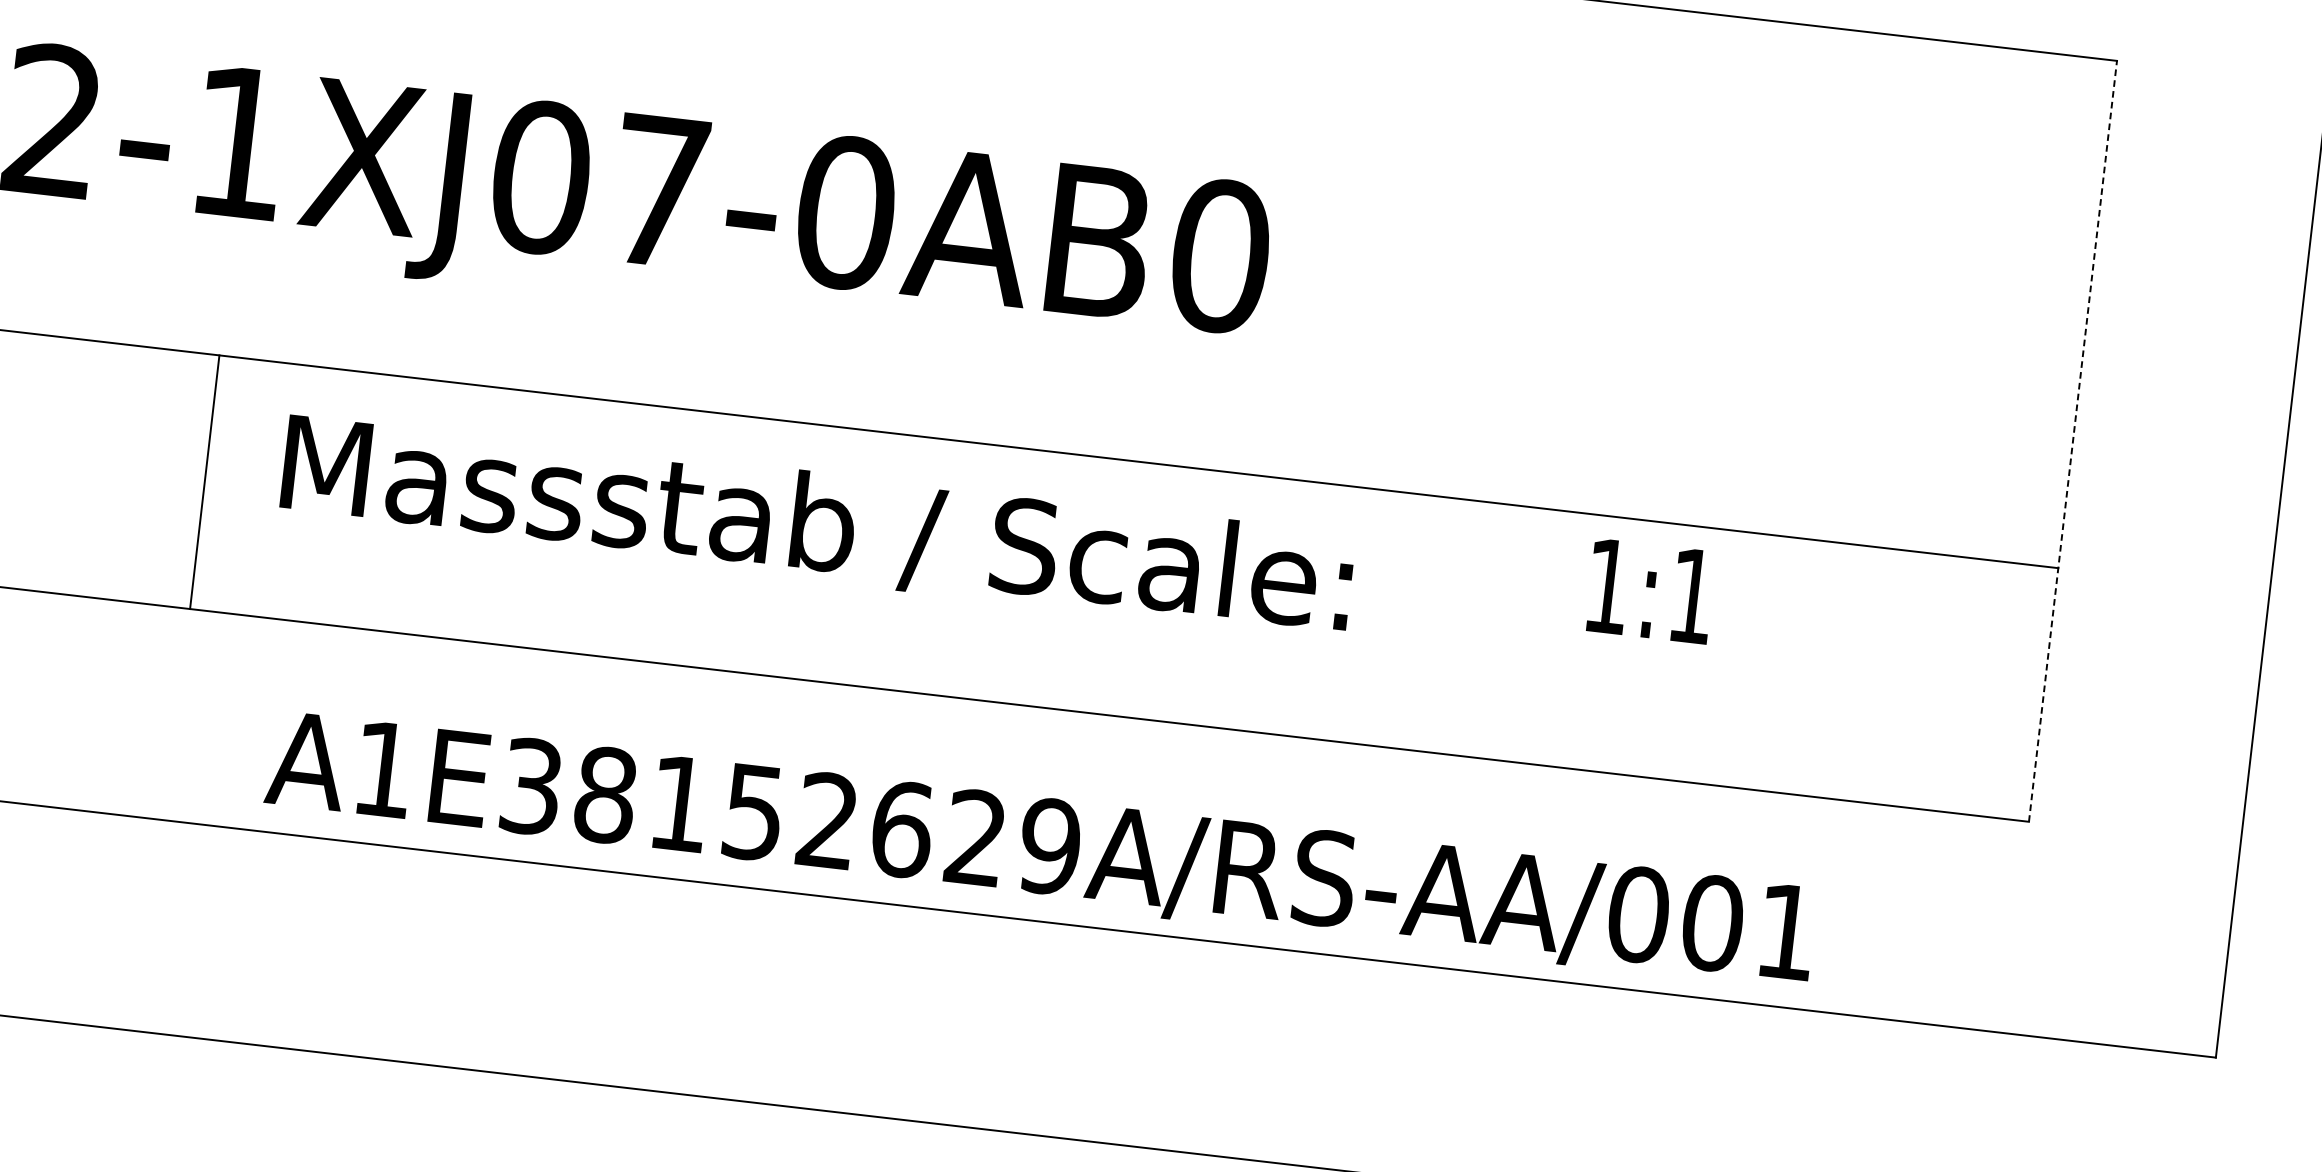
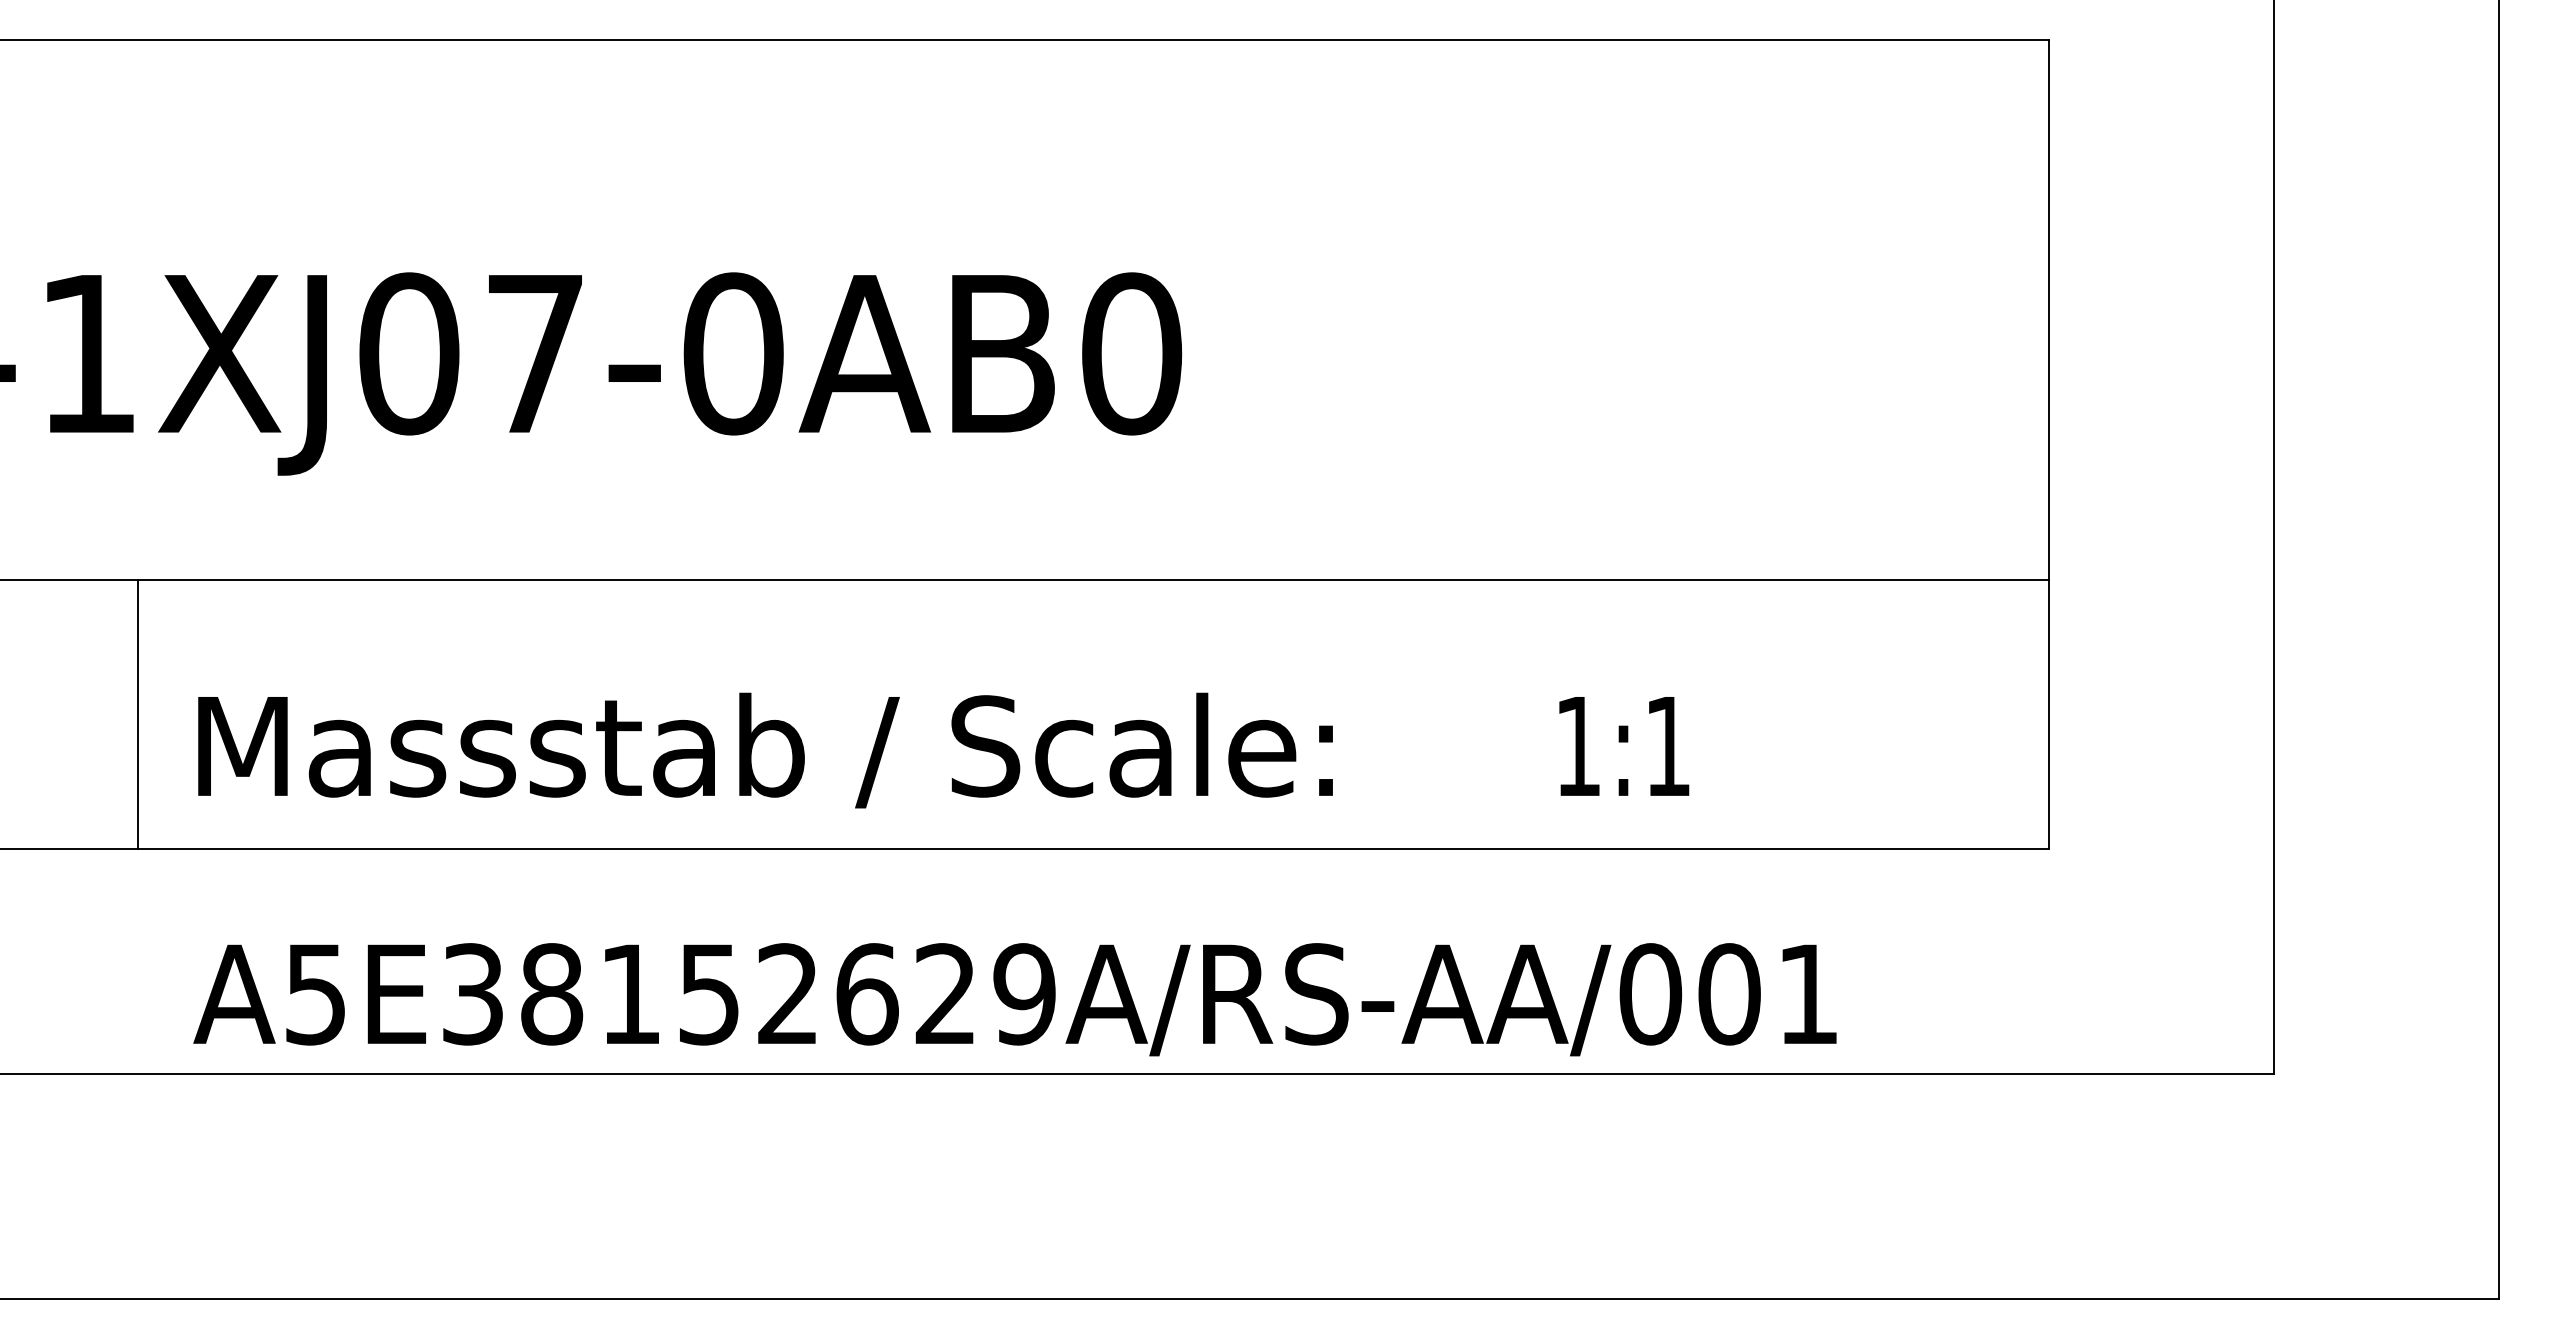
line: (2073, 441) -> (2049, 444), dashed -> solid
line: (205, 482) -> (138, 714), moved
text: (817, 526) -> (765, 750), moved
text: (1651, 591) -> (1624, 746), moved
text: (383, 769) -> (315, 994), A1E38152629A/RS-AA/001 -> A5E38152629A/RS-AA/001

